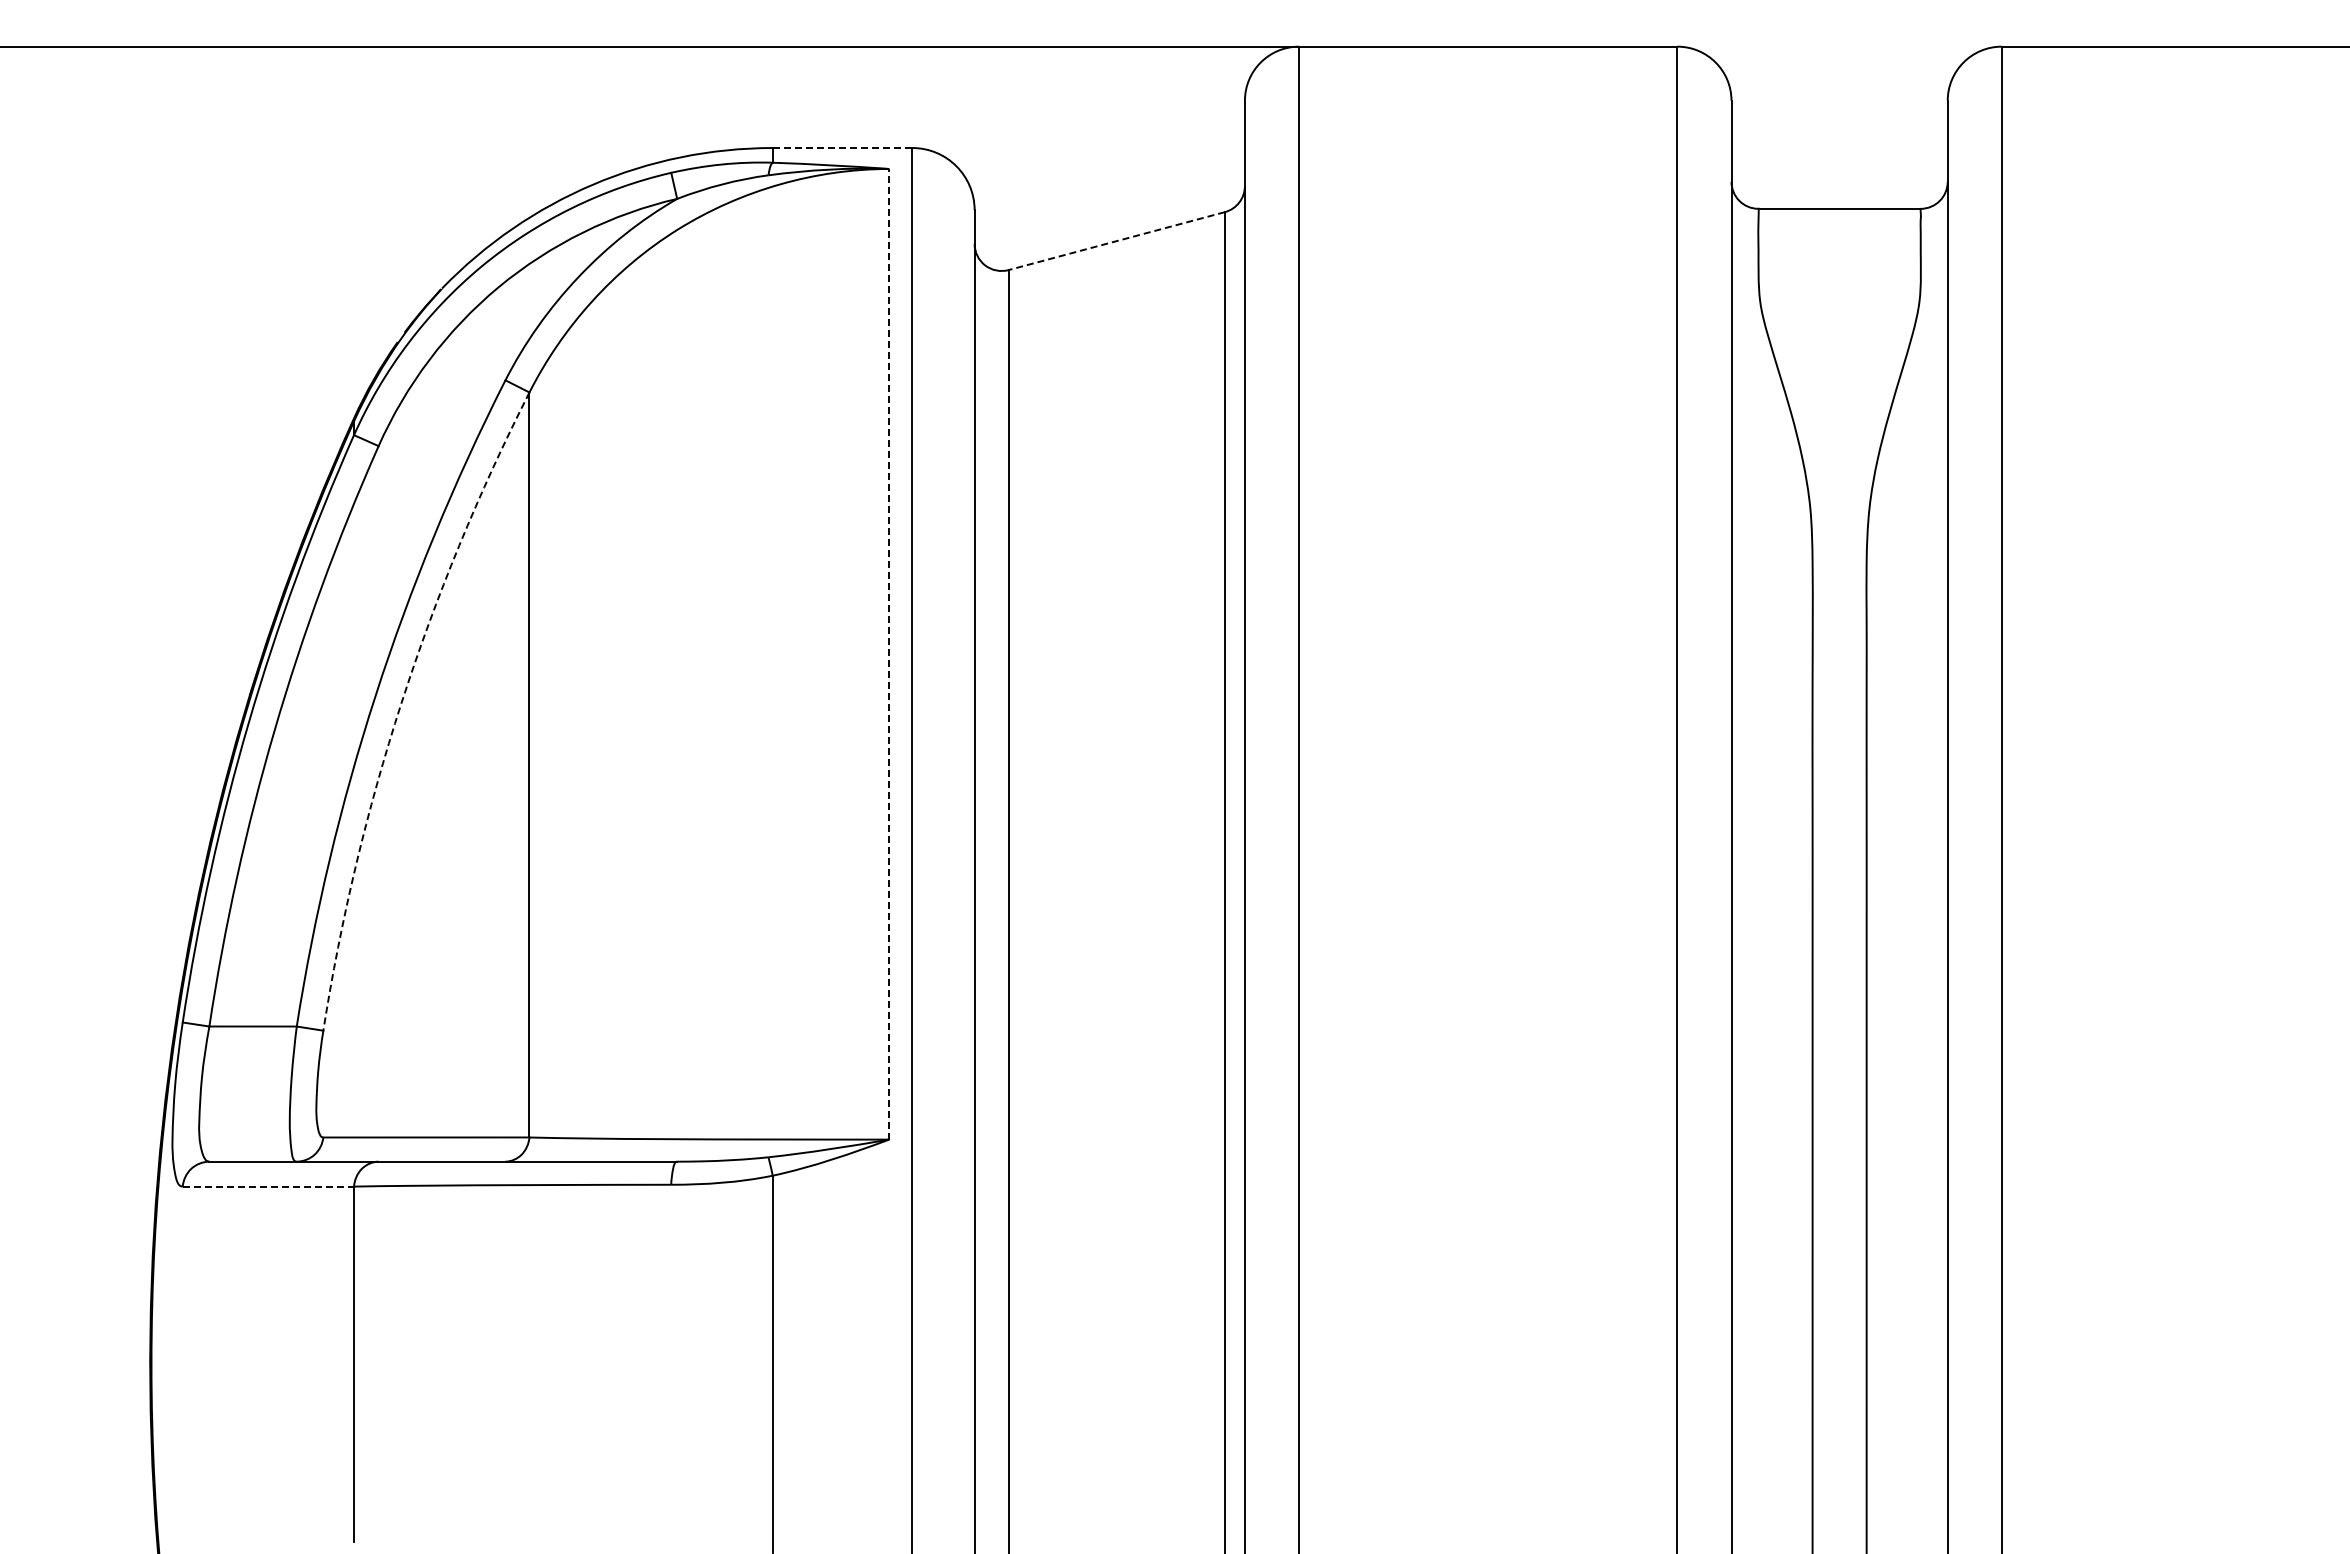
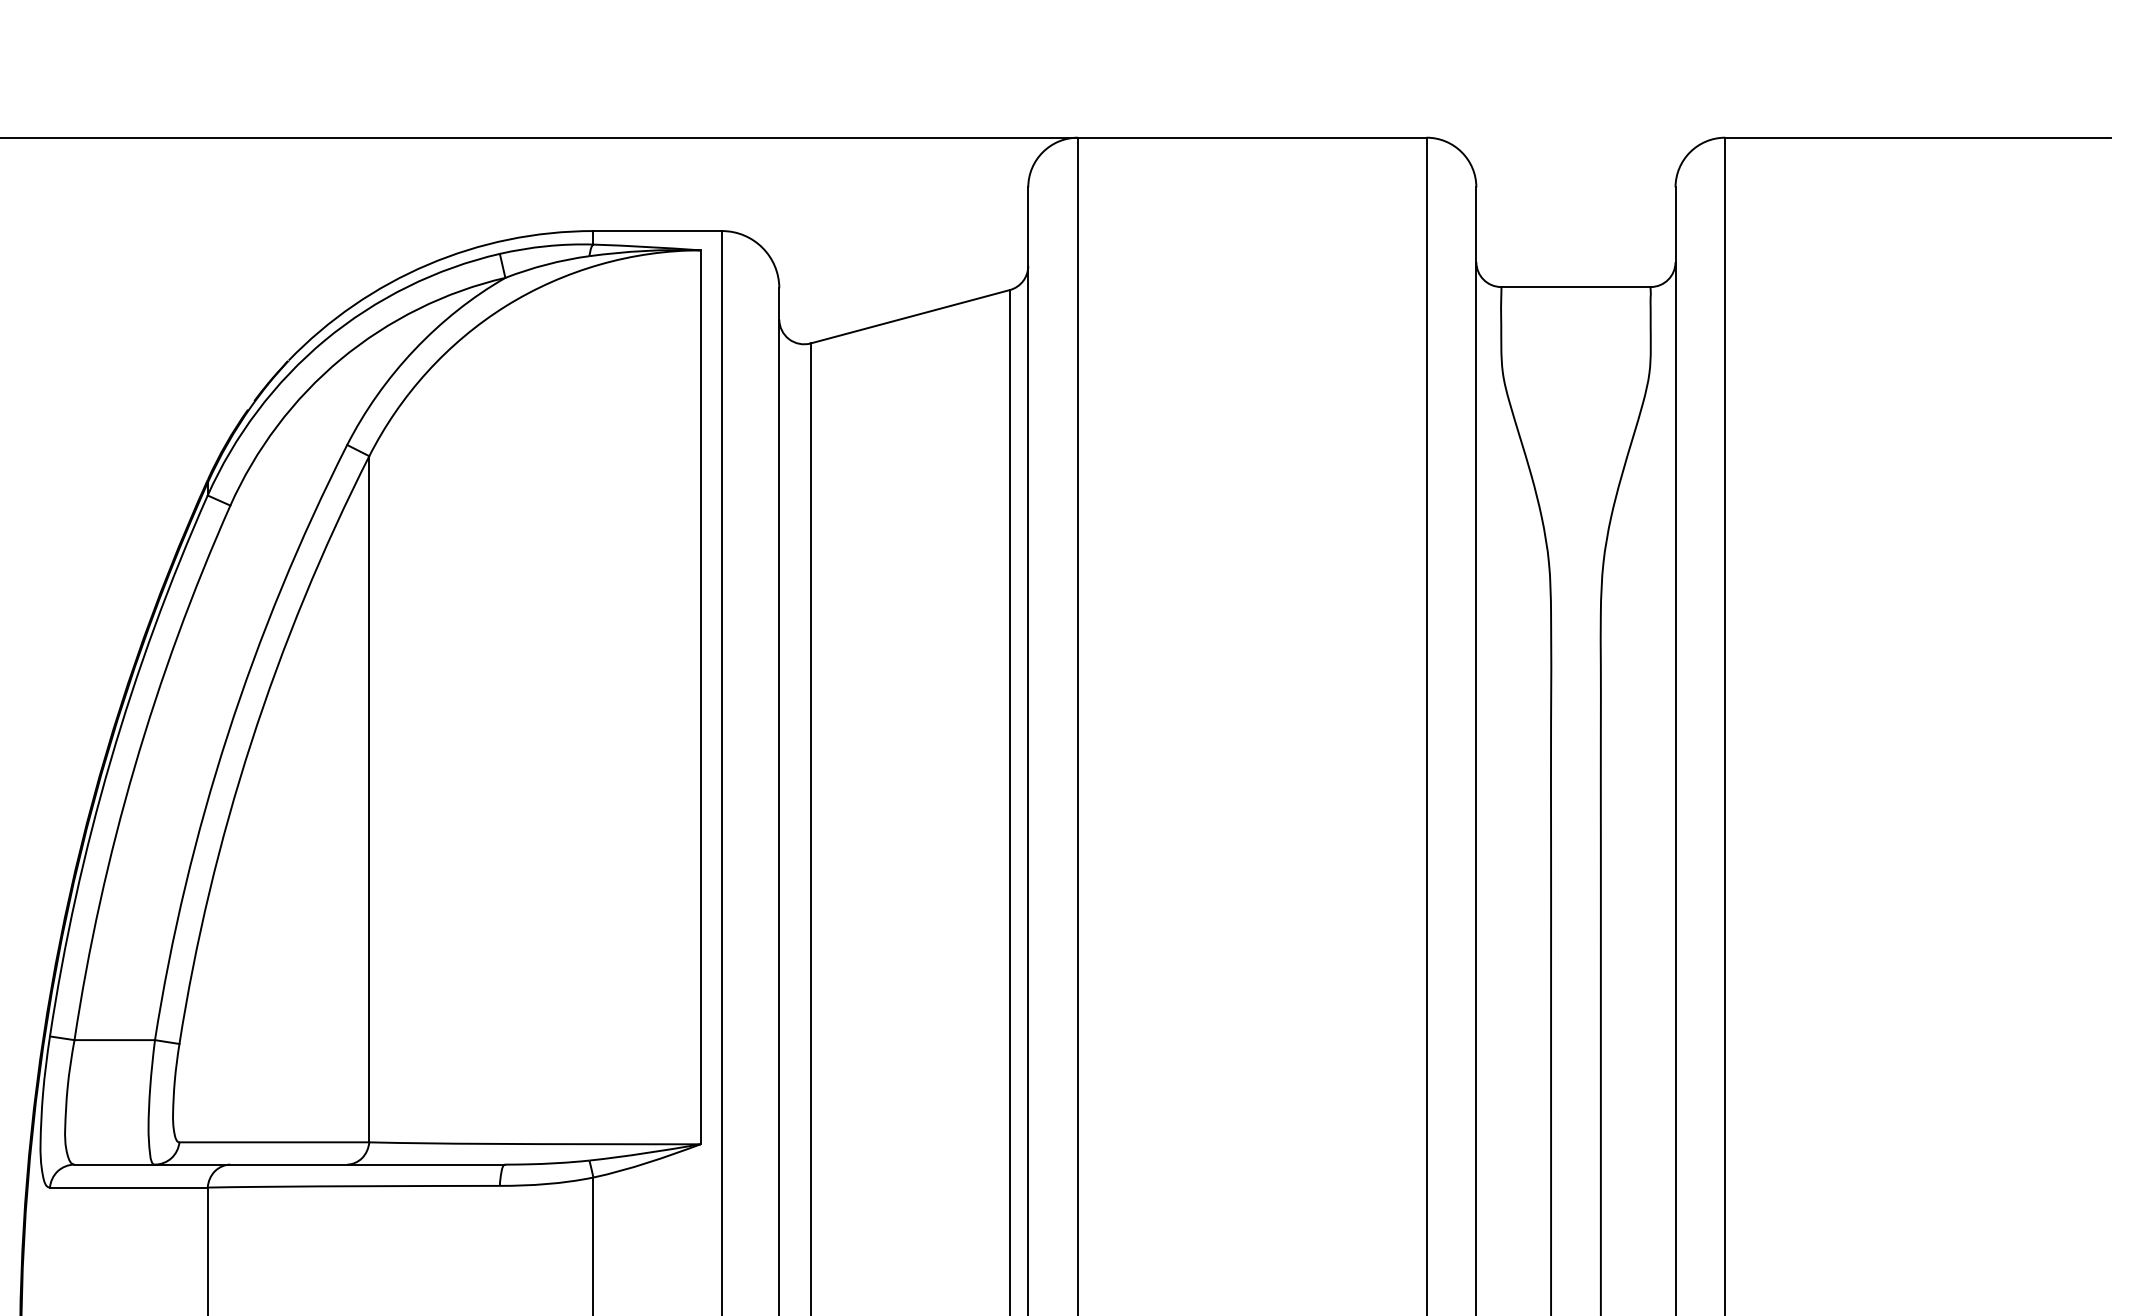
line: (842, 148) -> (657, 231), dashed -> solid
line: (1116, 241) -> (909, 317), dashed -> solid
line: (889, 653) -> (700, 696), dashed -> solid
arc: (401, 703) -> (251, 742), dashed -> solid
line: (268, 1186) -> (128, 1187), dashed -> solid

